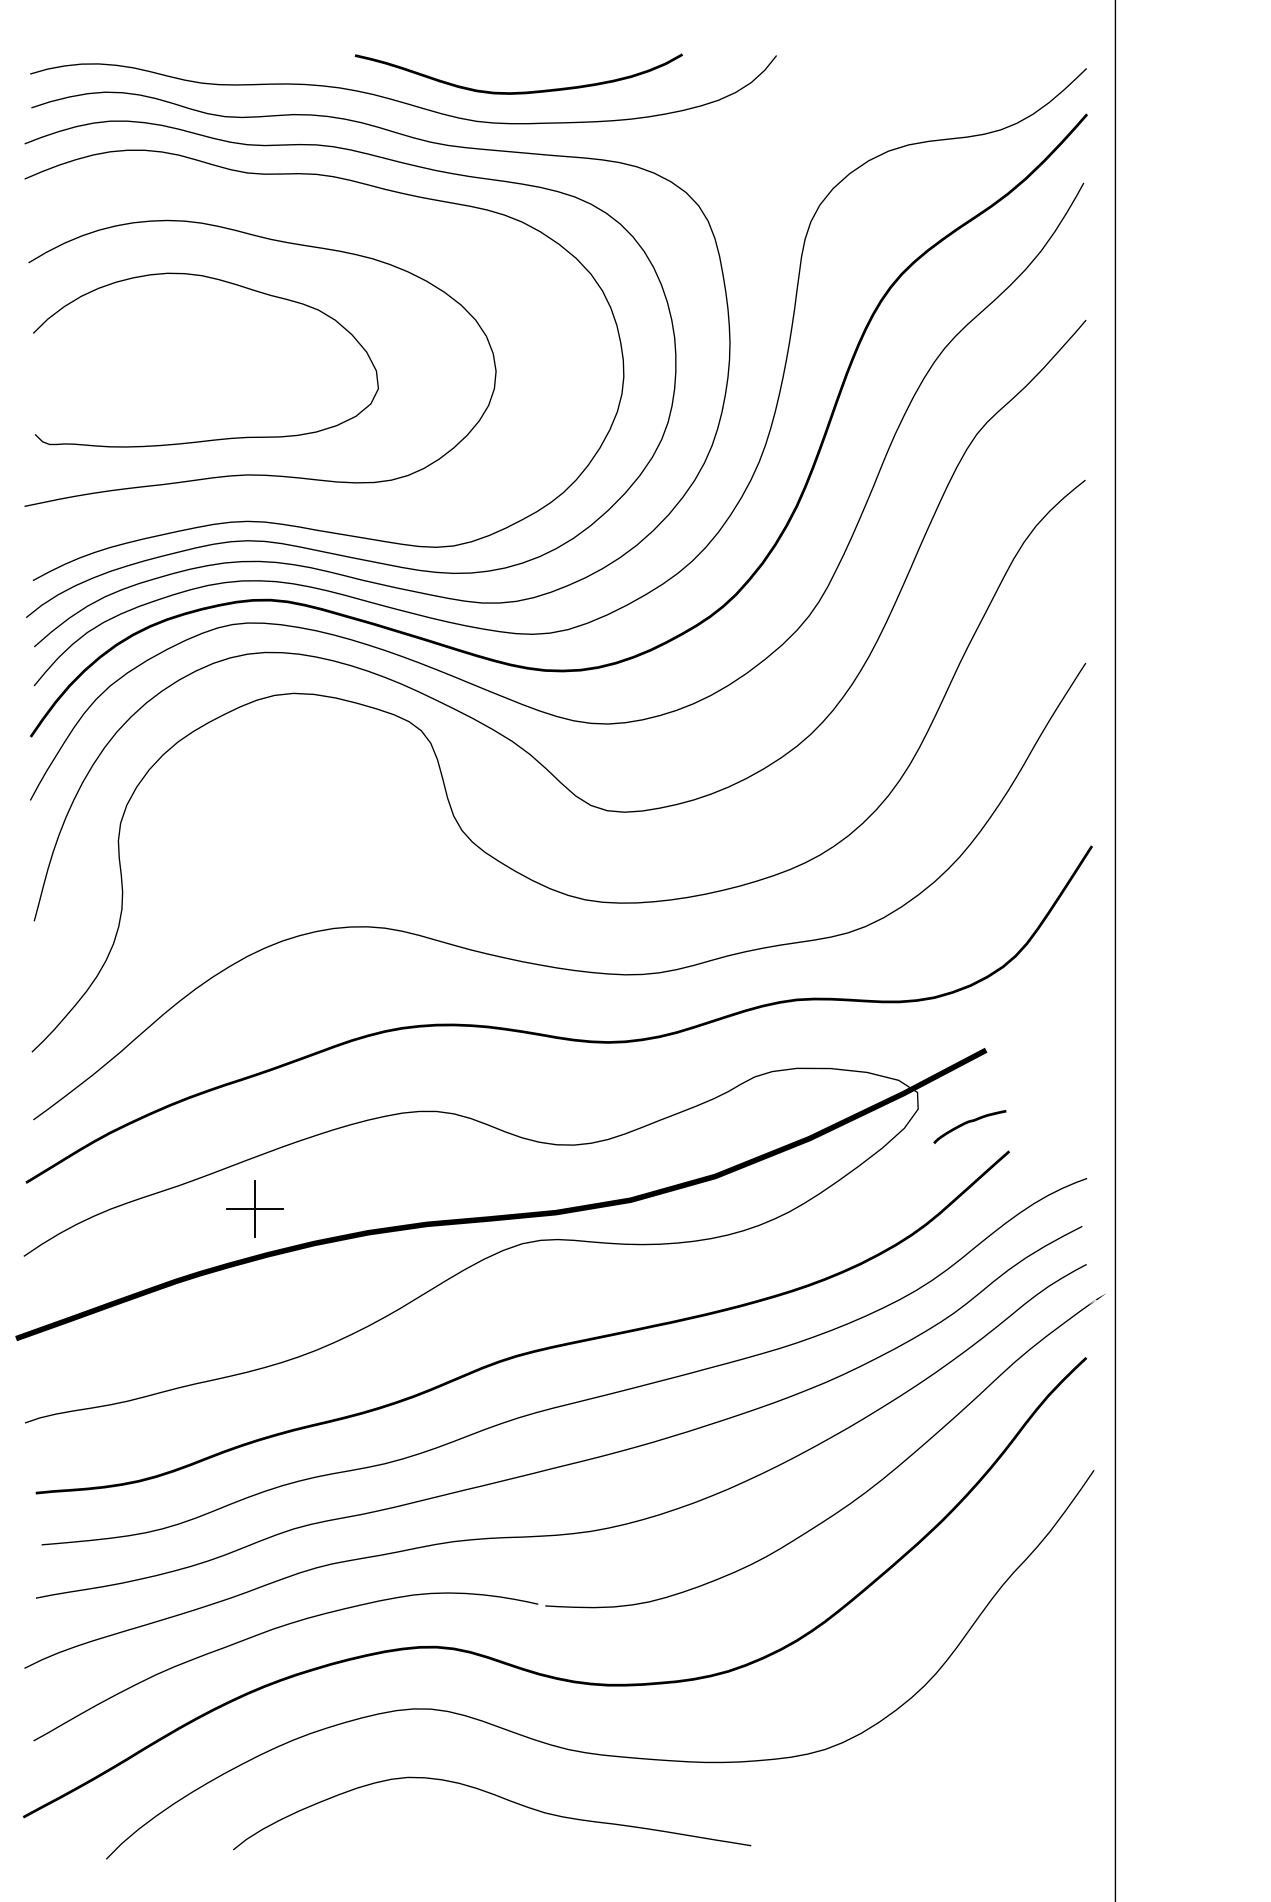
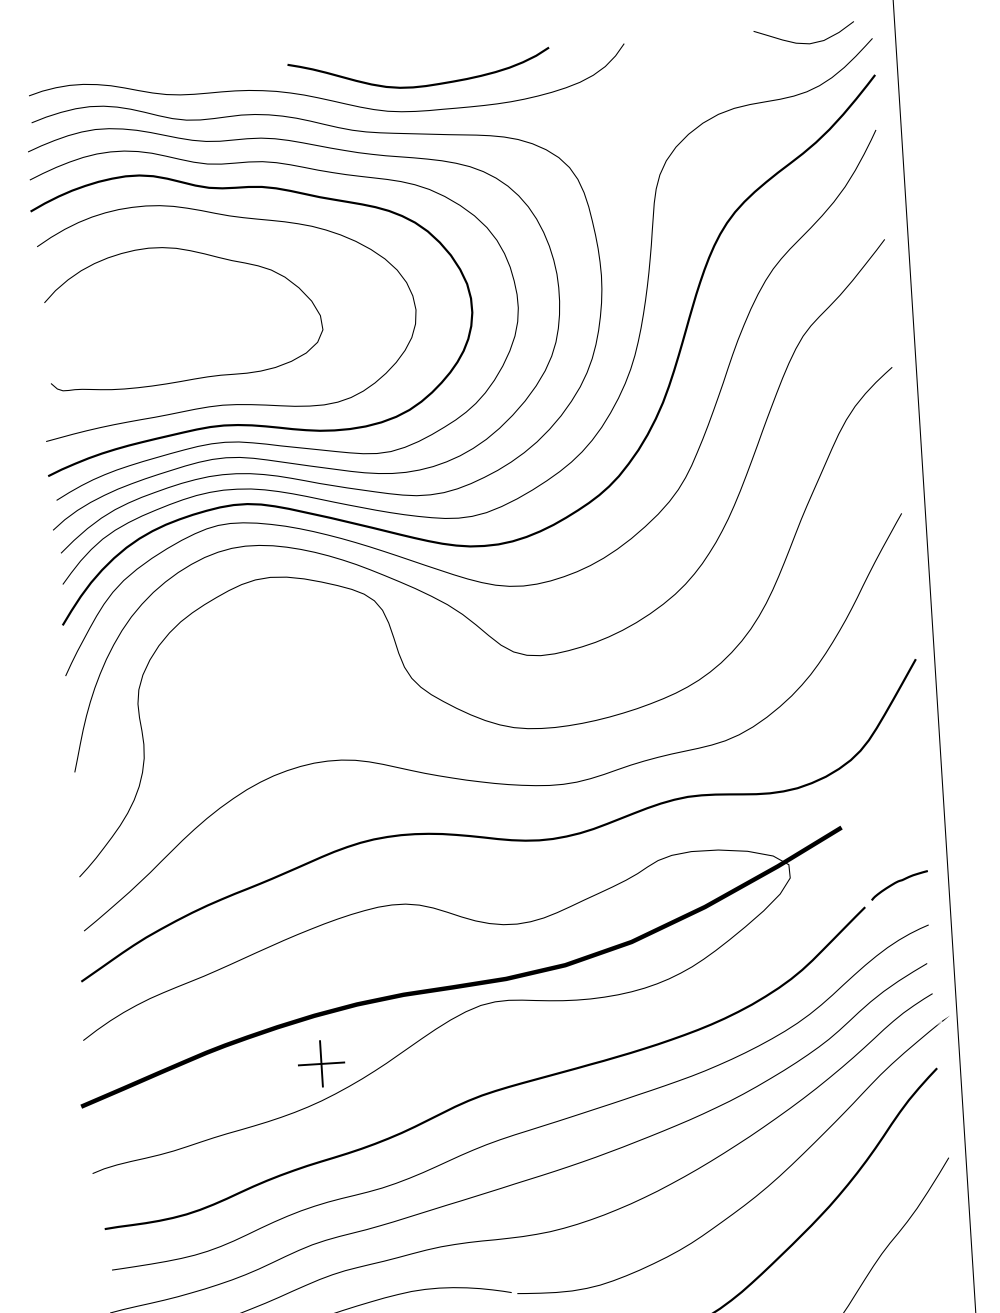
curve: (1000, 68) -> (803, 42), added
curve: (280, 500) -> (250, 423), added
curve: (968, 1123) -> (898, 882), moved
part: (254, 1208) -> (321, 1063), moved

